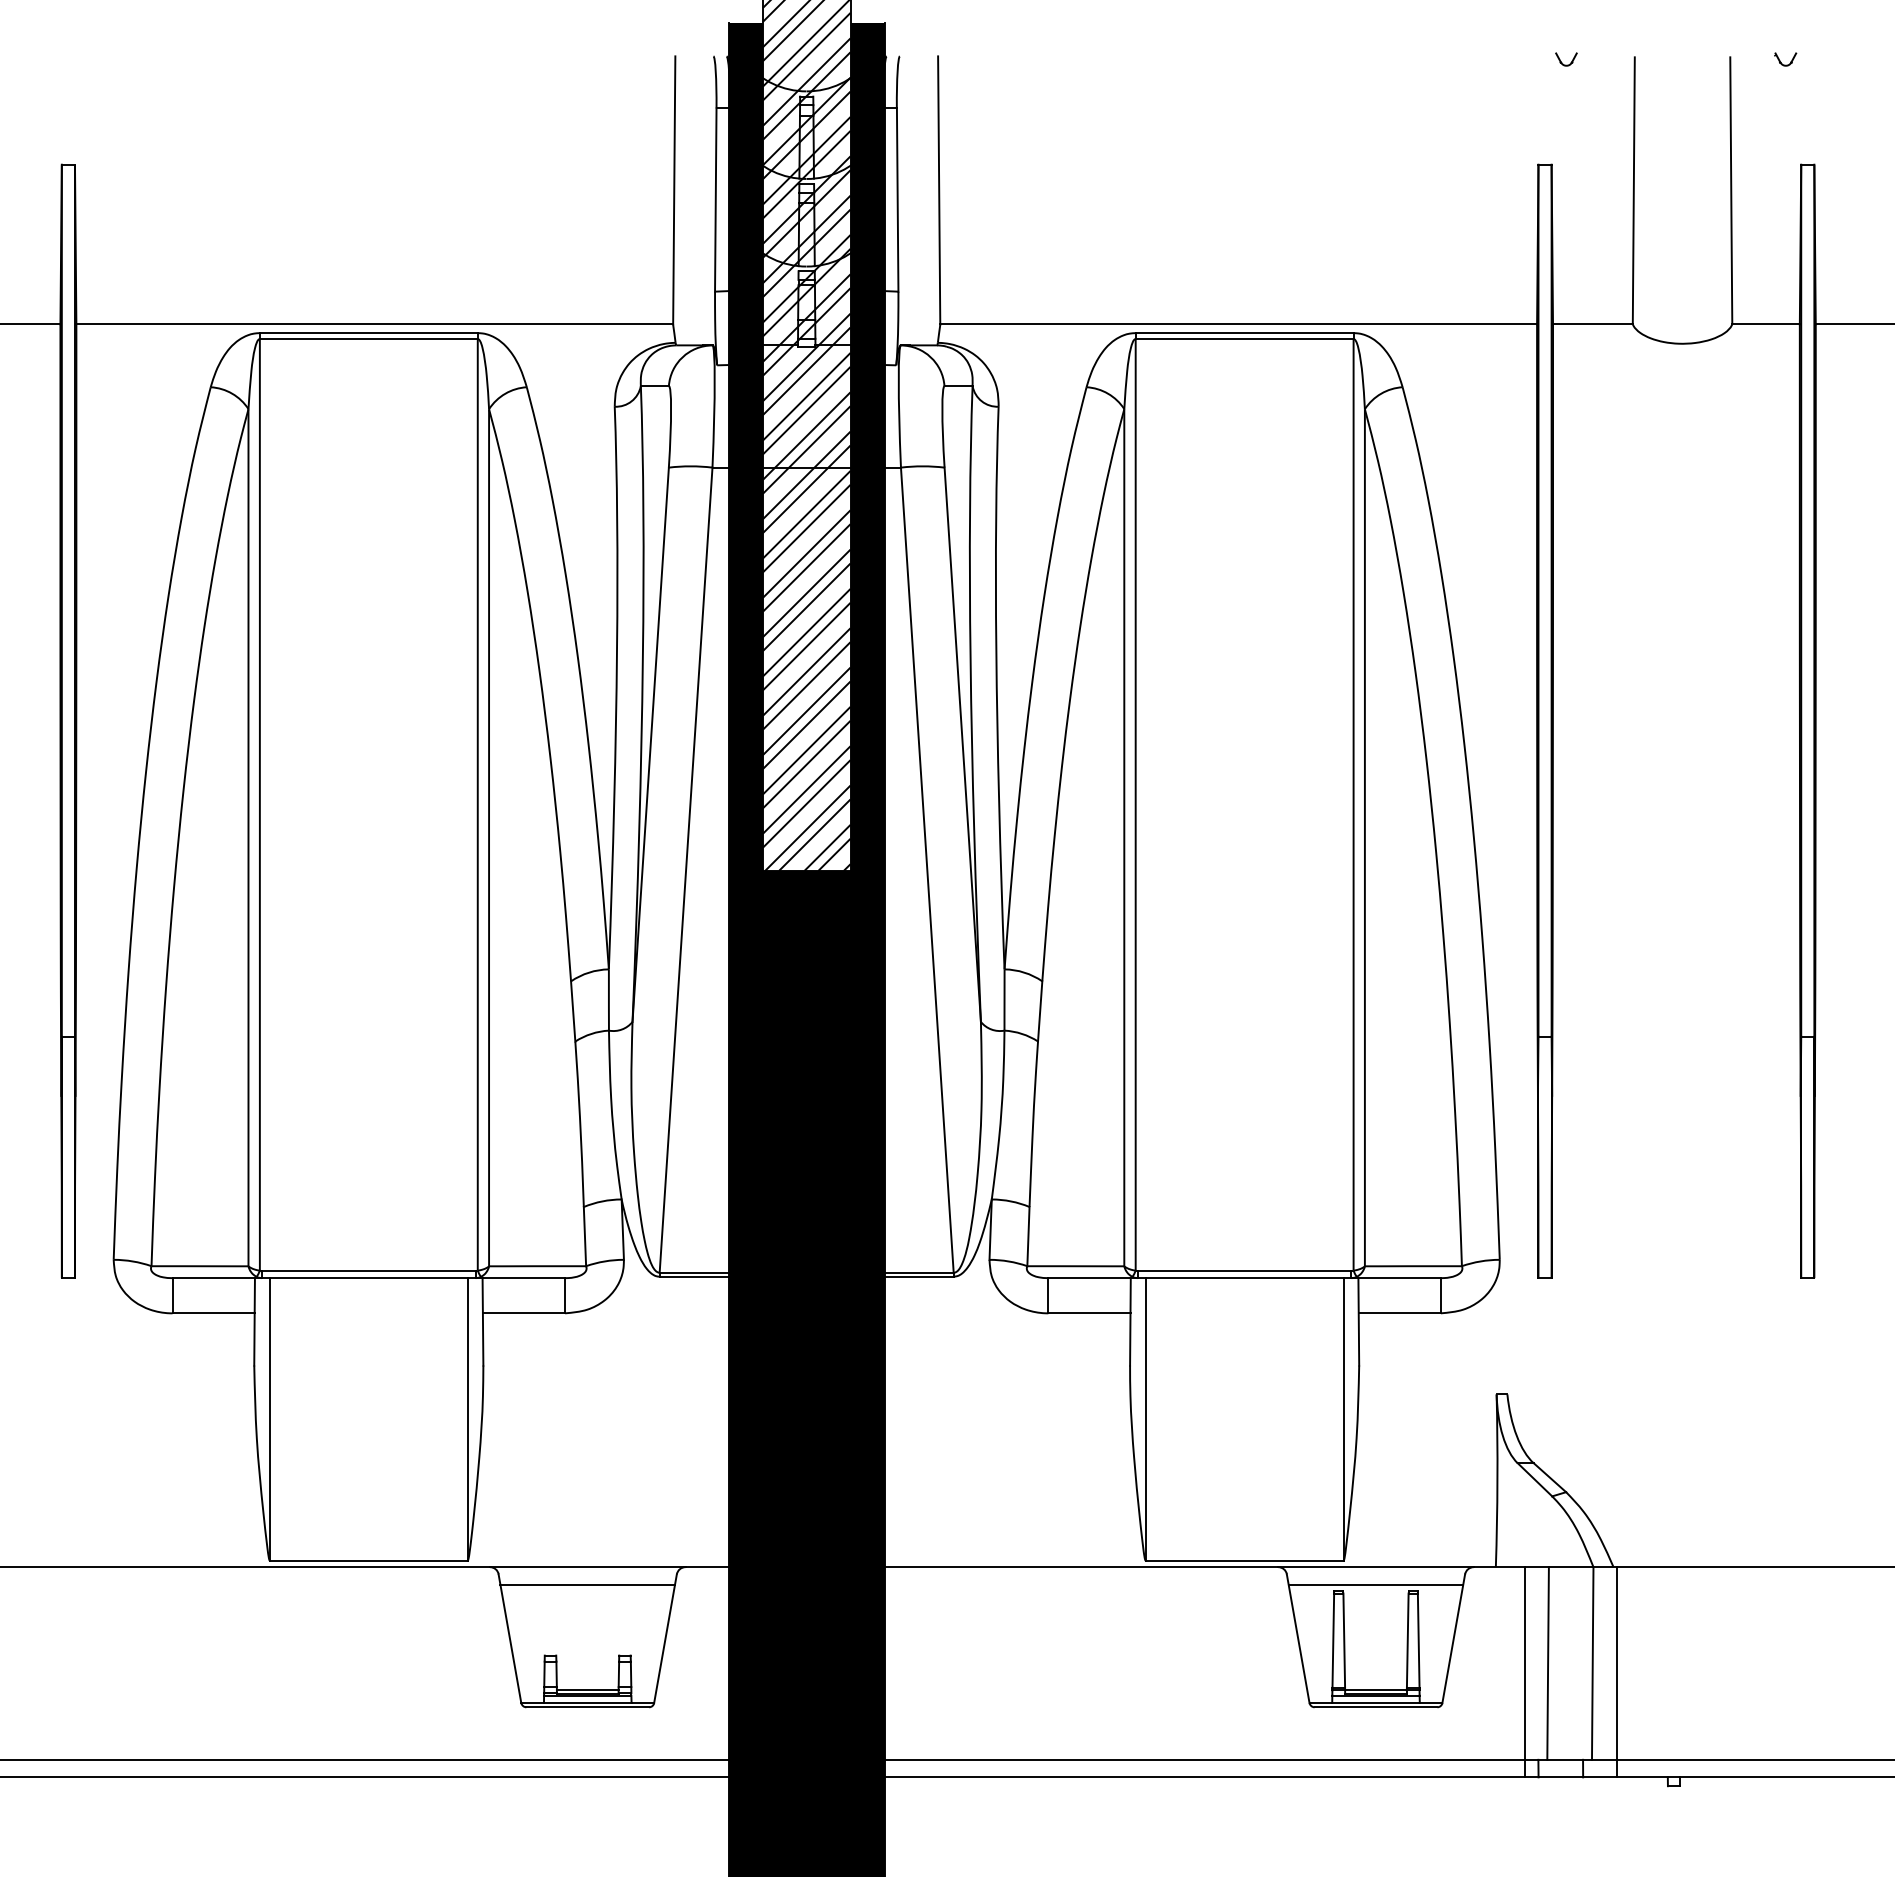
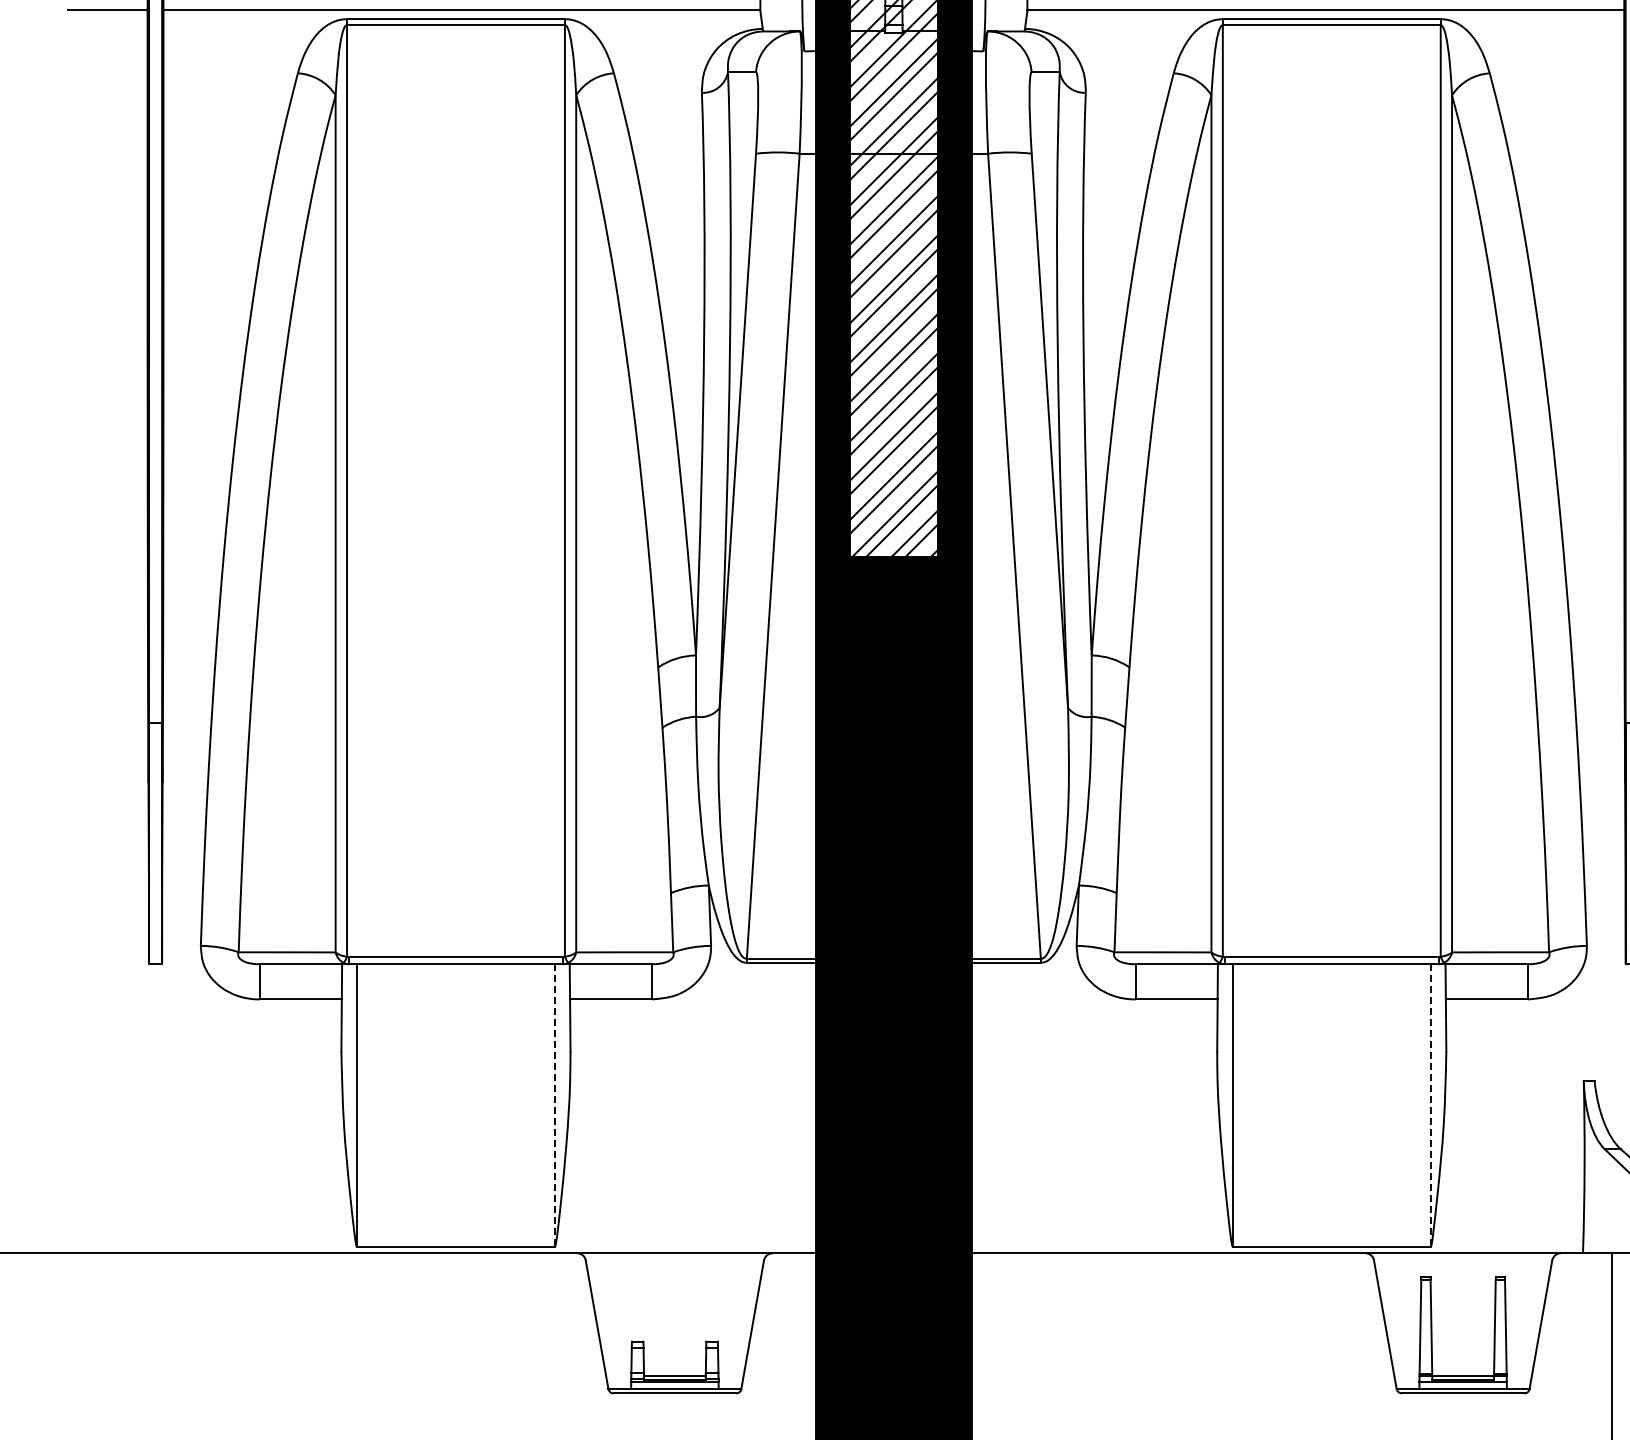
line: (467, 1419) -> (554, 1105), solid -> dashed
line: (1343, 1419) -> (1430, 1105), solid -> dashed
line: (587, 1584) -> (674, 1270), removed
line: (1375, 1584) -> (1462, 1270), removed

